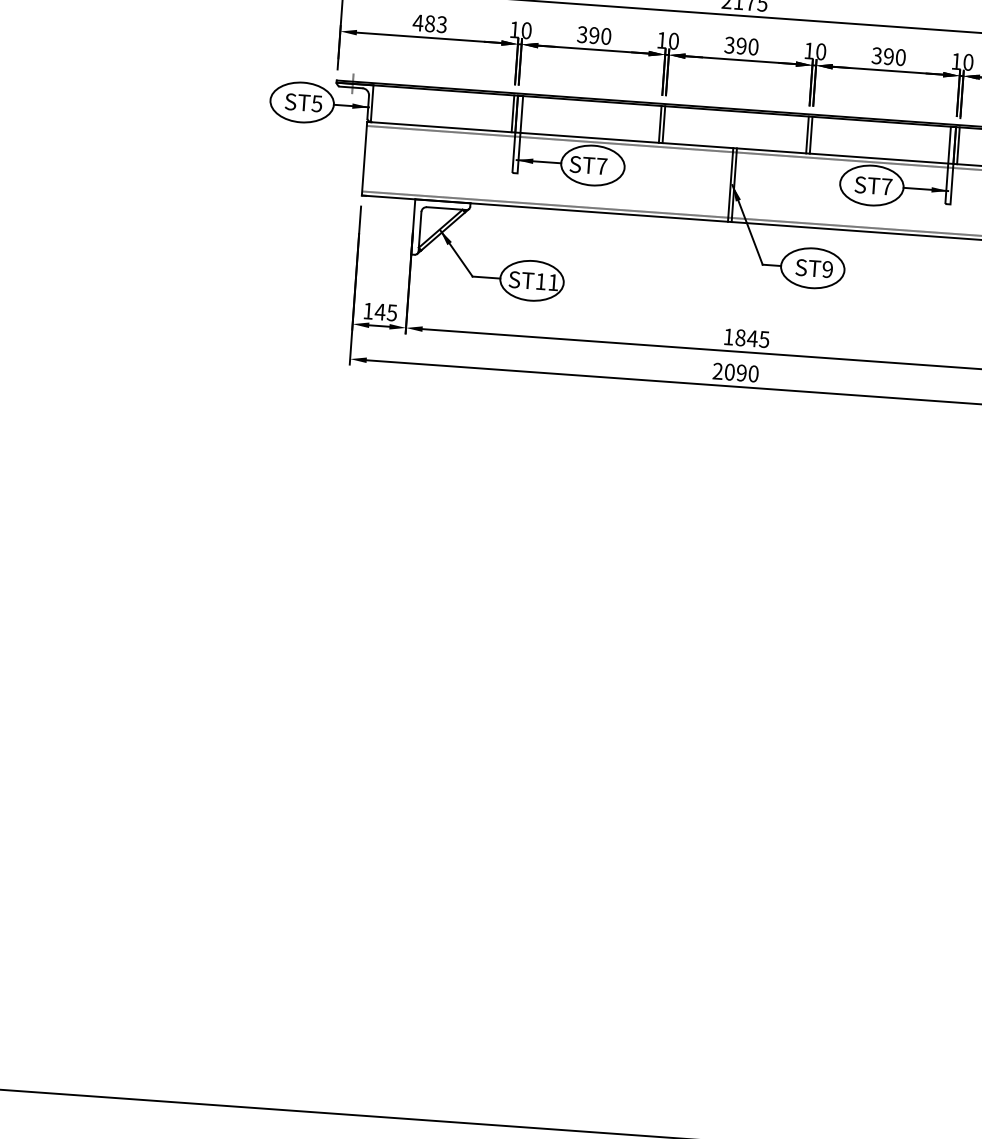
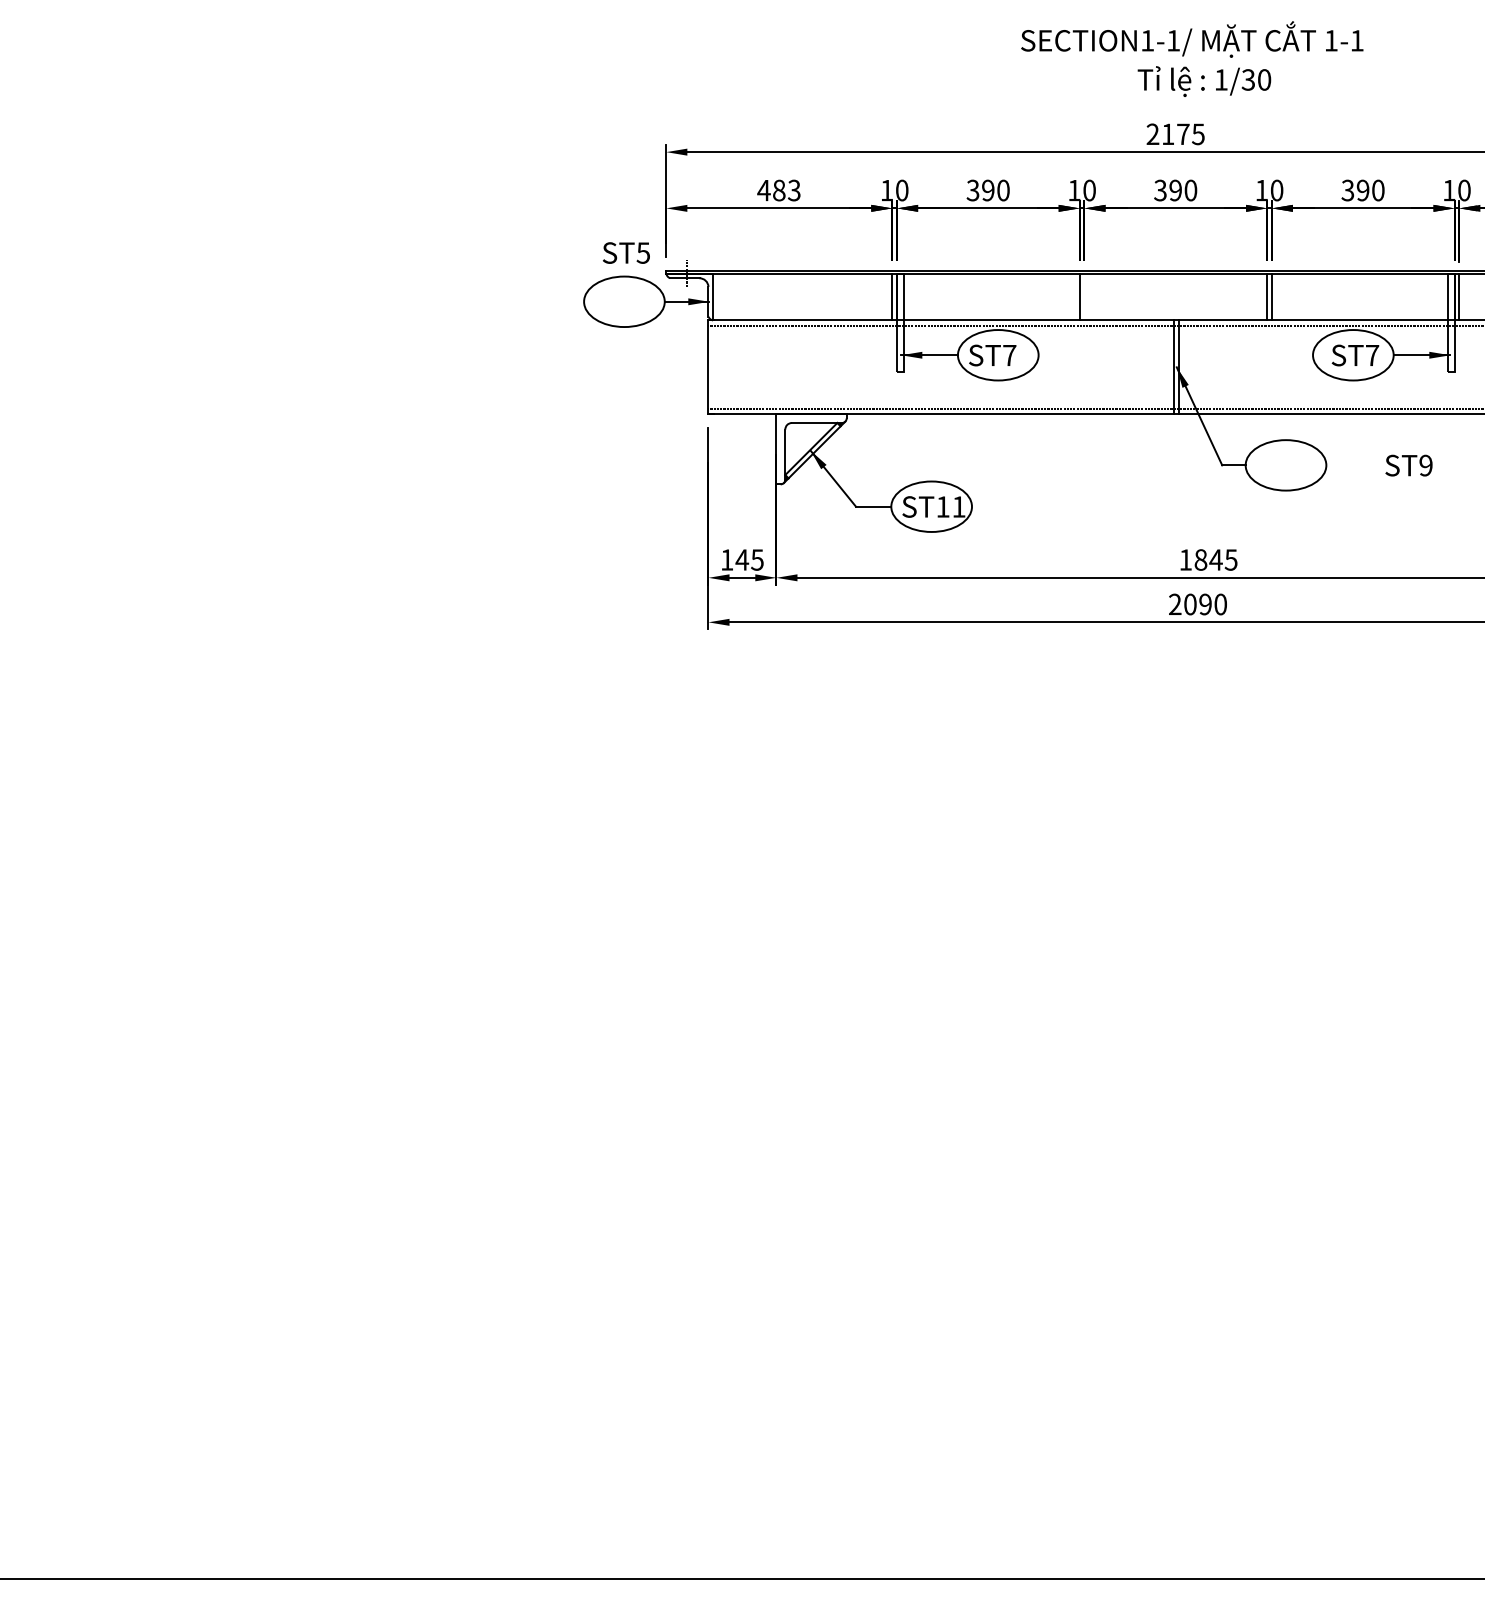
text: (303, 102) -> (626, 252), moved
line: (663, 124) -> (1084, 296), removed
text: (813, 268) -> (1408, 465), moved

